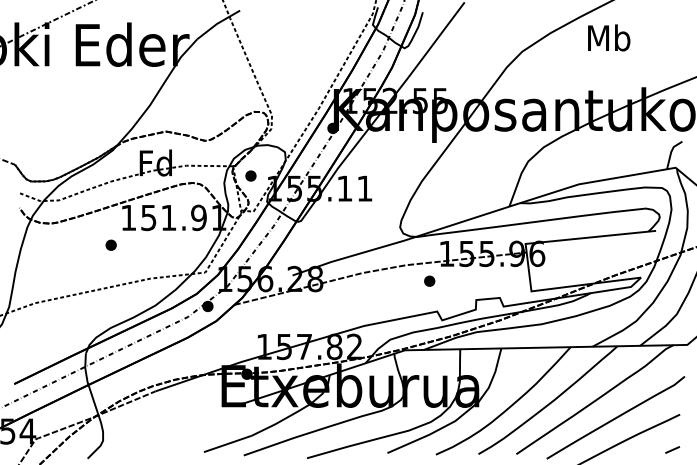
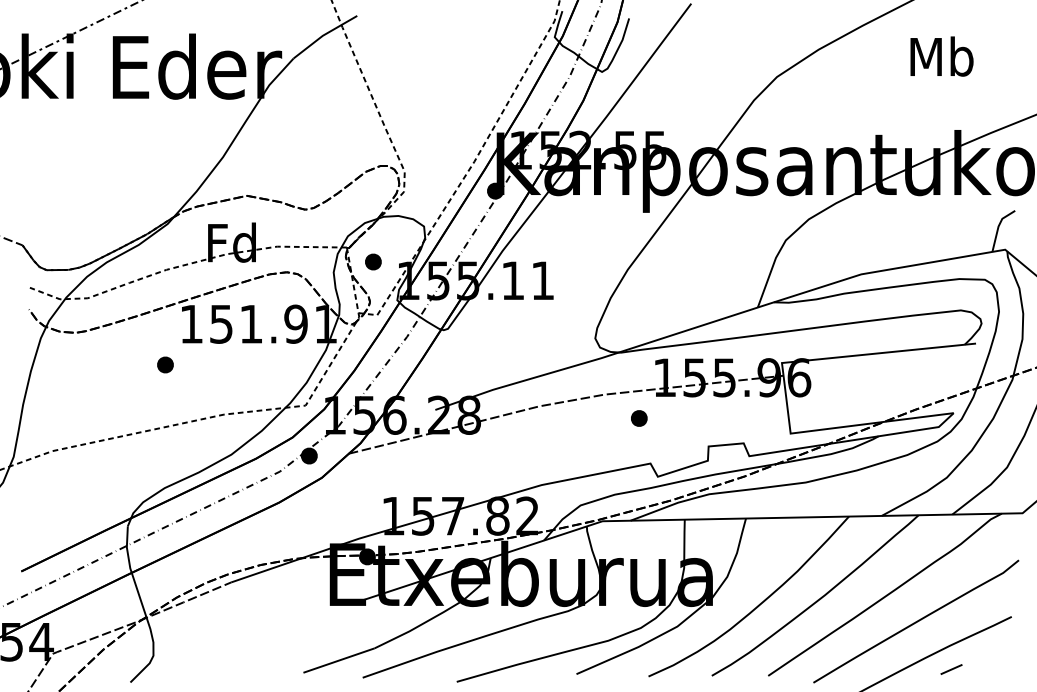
text: (609, 37) -> (942, 55), moved
line: (672, 449) -> (951, 668), moved

